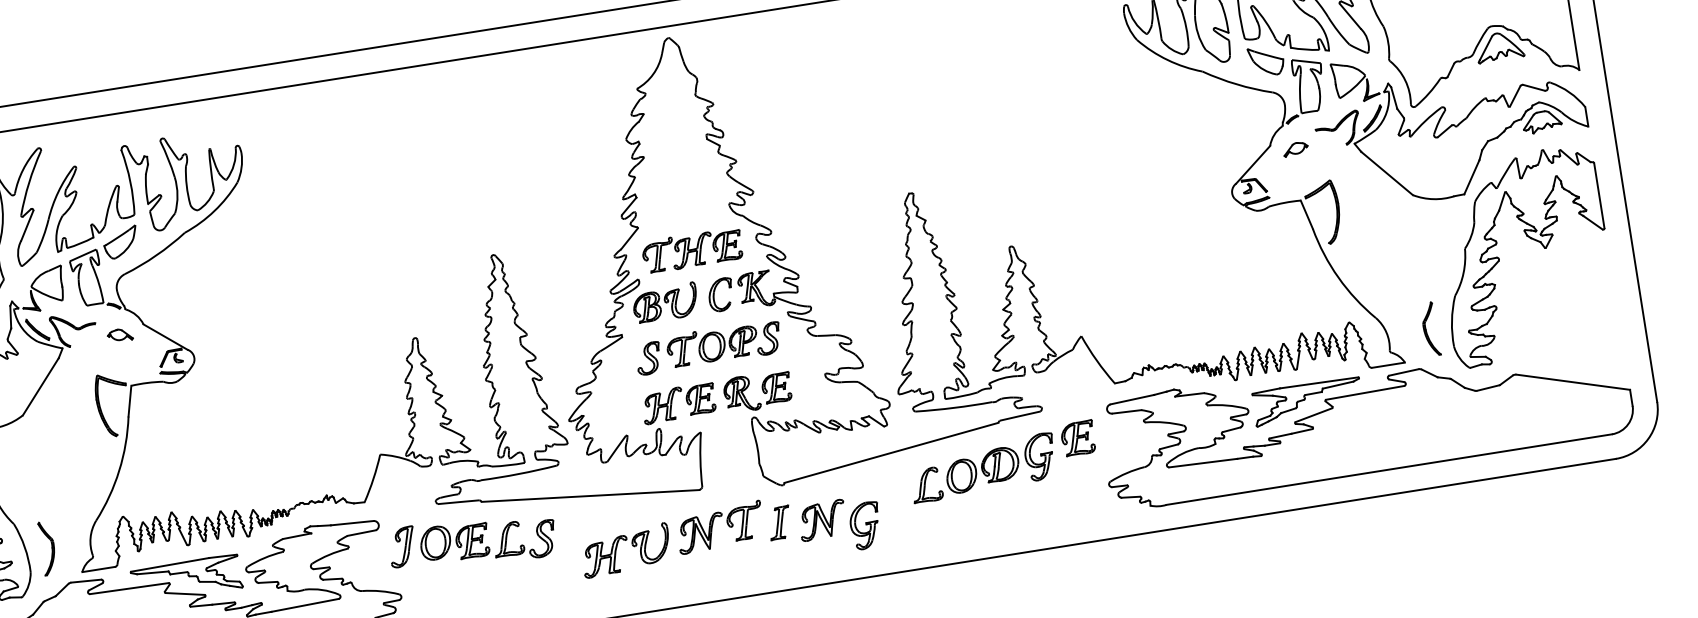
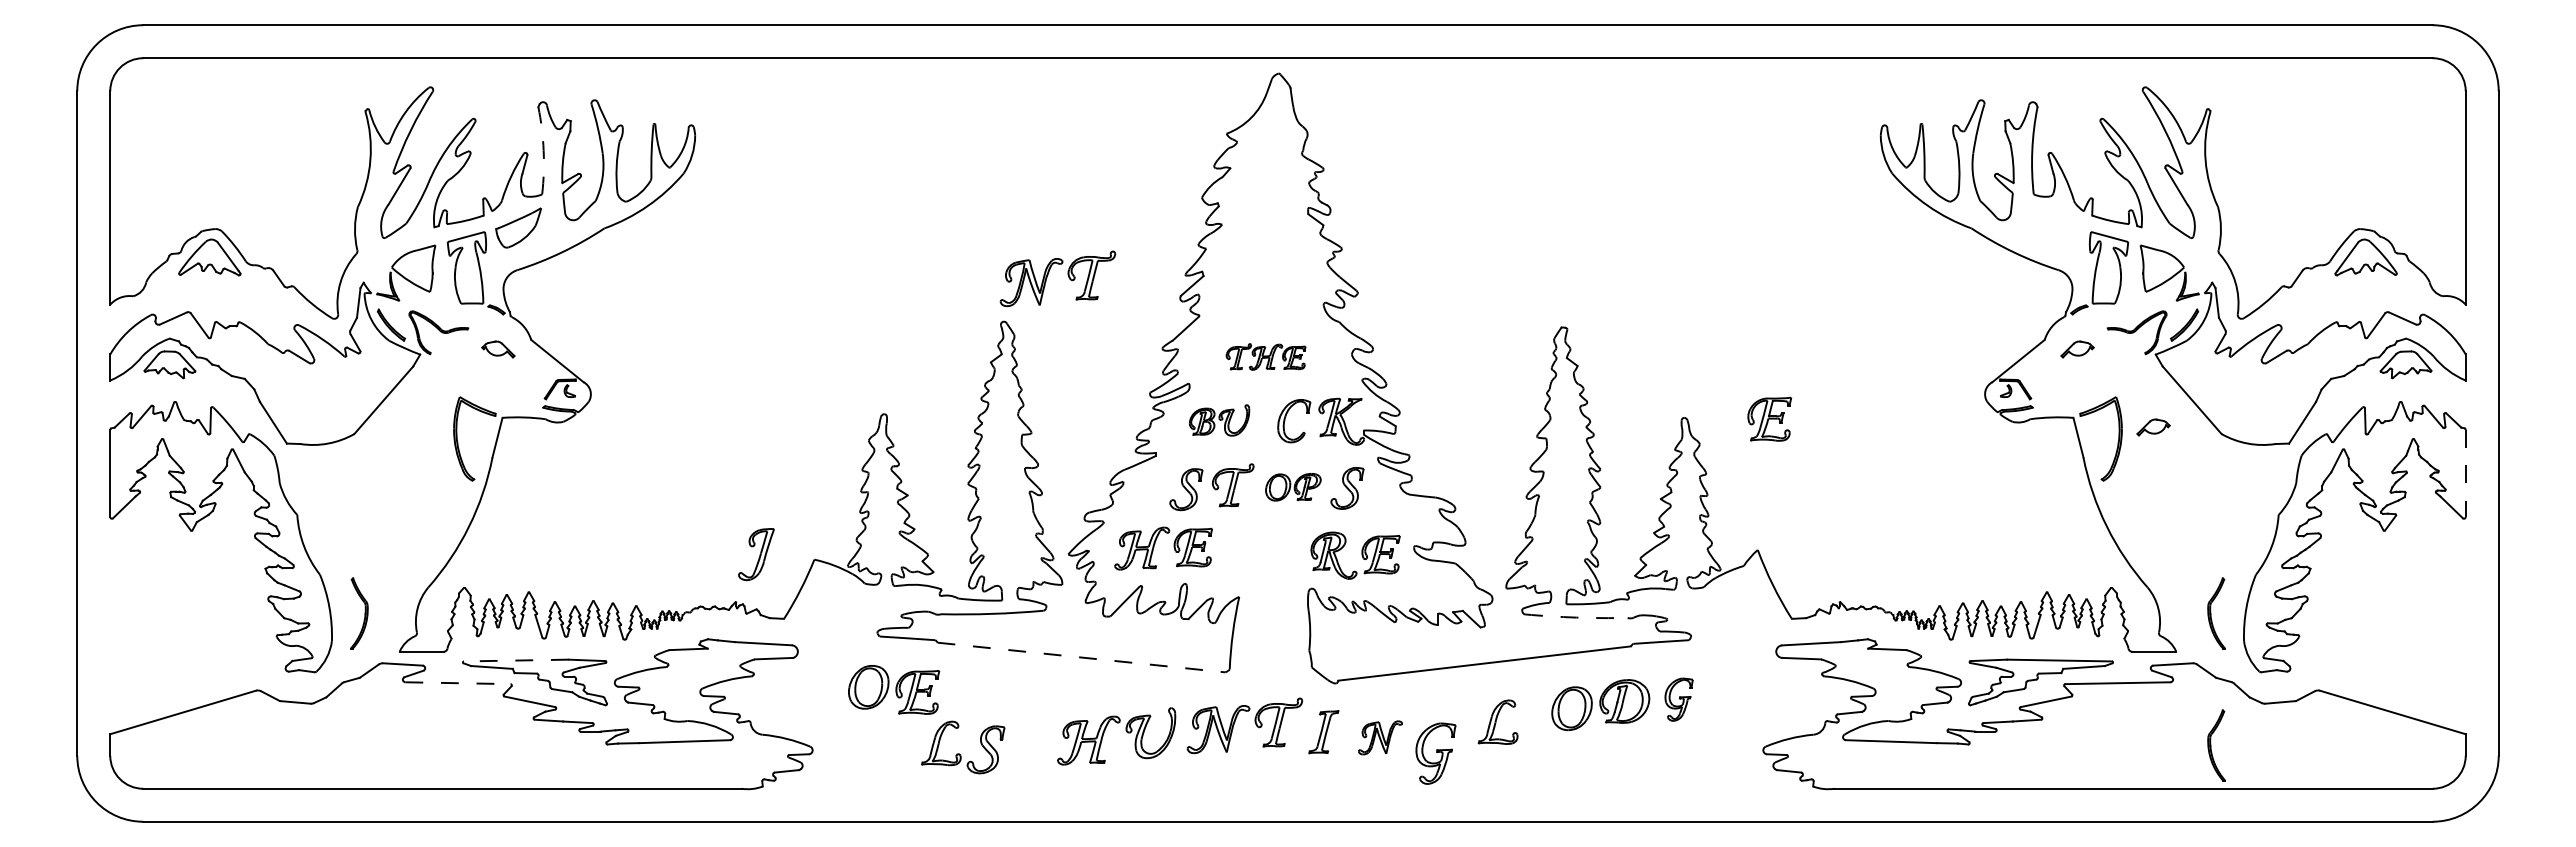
part: (1266, 60) -> (2057, 227), removed
arc: (130, 181) -> (543, 150), solid -> dashed
line: (1599, 195) -> (2465, 473), solid -> dashed
part: (1361, 198) -> (2153, 427), added
part: (520, 215) -> (1048, 275), added
part: (692, 250) -> (1265, 356), size x0.6
part: (665, 303) -> (1219, 420), size x0.7
part: (728, 344) -> (1293, 487), size x0.7
part: (757, 391) -> (1355, 555), moved
part: (672, 401) -> (1155, 544), moved
arc: (954, 407) -> (1576, 617), solid -> dashed
part: (1445, 427) -> (2216, 745), added
part: (1078, 437) -> (1769, 418), moved
part: (1039, 456) -> (1678, 699), size x0.7
part: (926, 484) -> (1497, 721), moved
line: (590, 495) -> (1081, 657), solid -> dashed
part: (822, 520) -> (1380, 737), size x0.7
part: (522, 544) -> (959, 753), moved
part: (402, 547) -> (756, 554), moved
line: (169, 564) -> (515, 660), solid -> dashed
line: (129, 588) -> (458, 683), solid -> dashed

